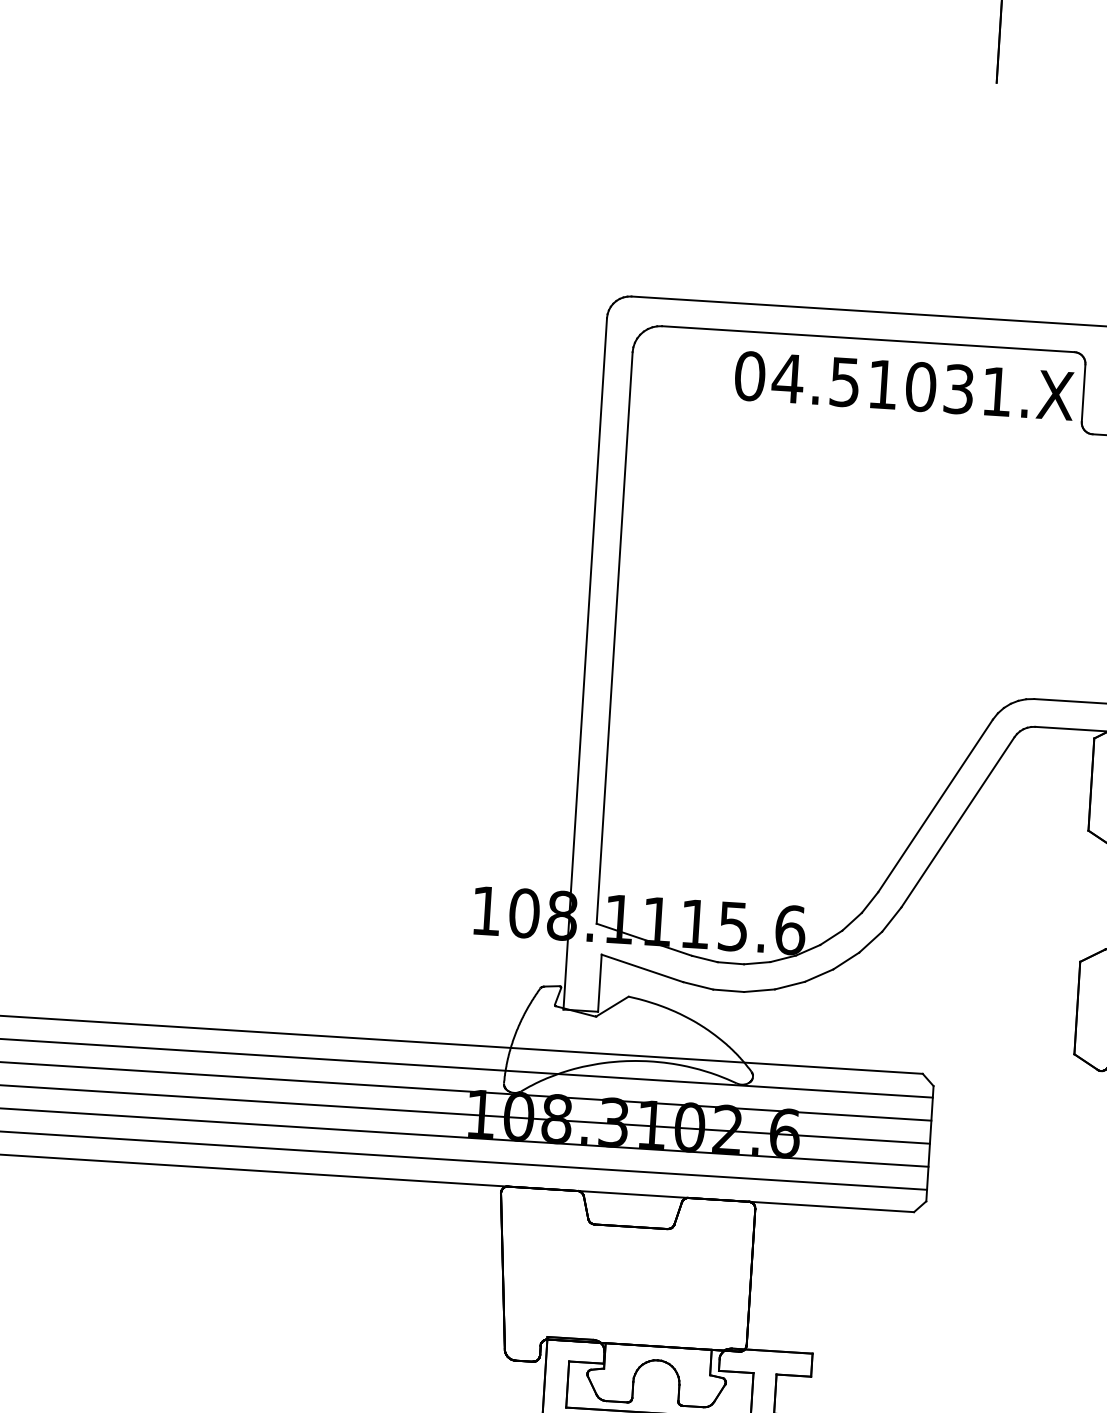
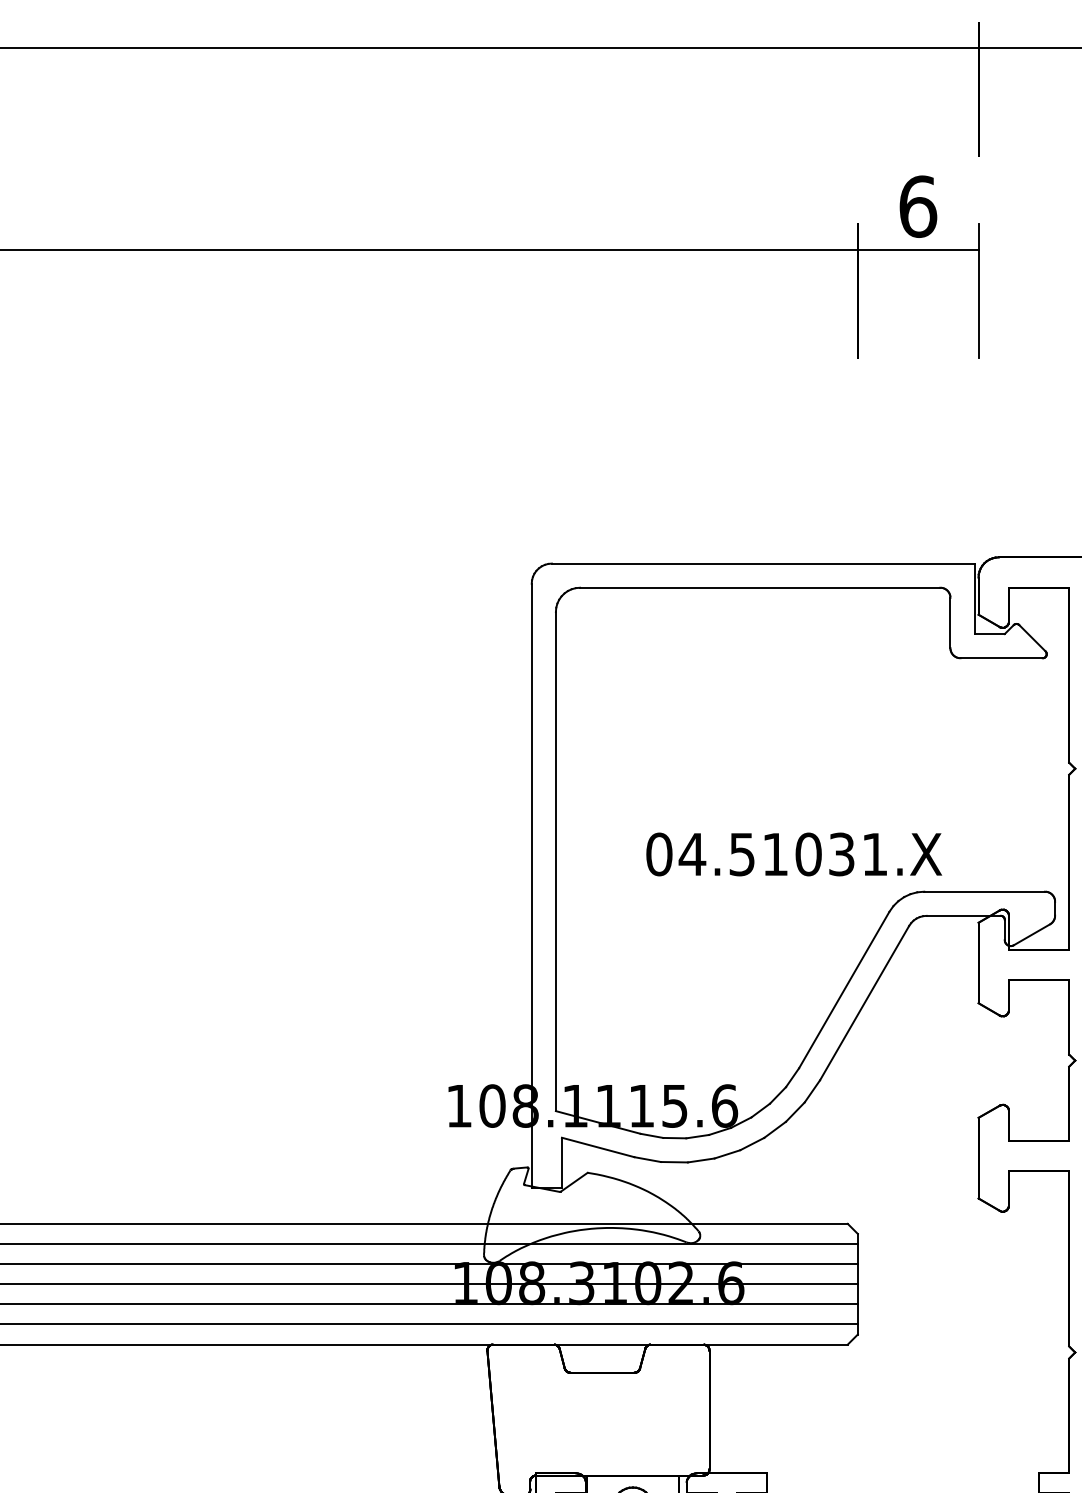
text: (904, 386) -> (794, 854), moved

